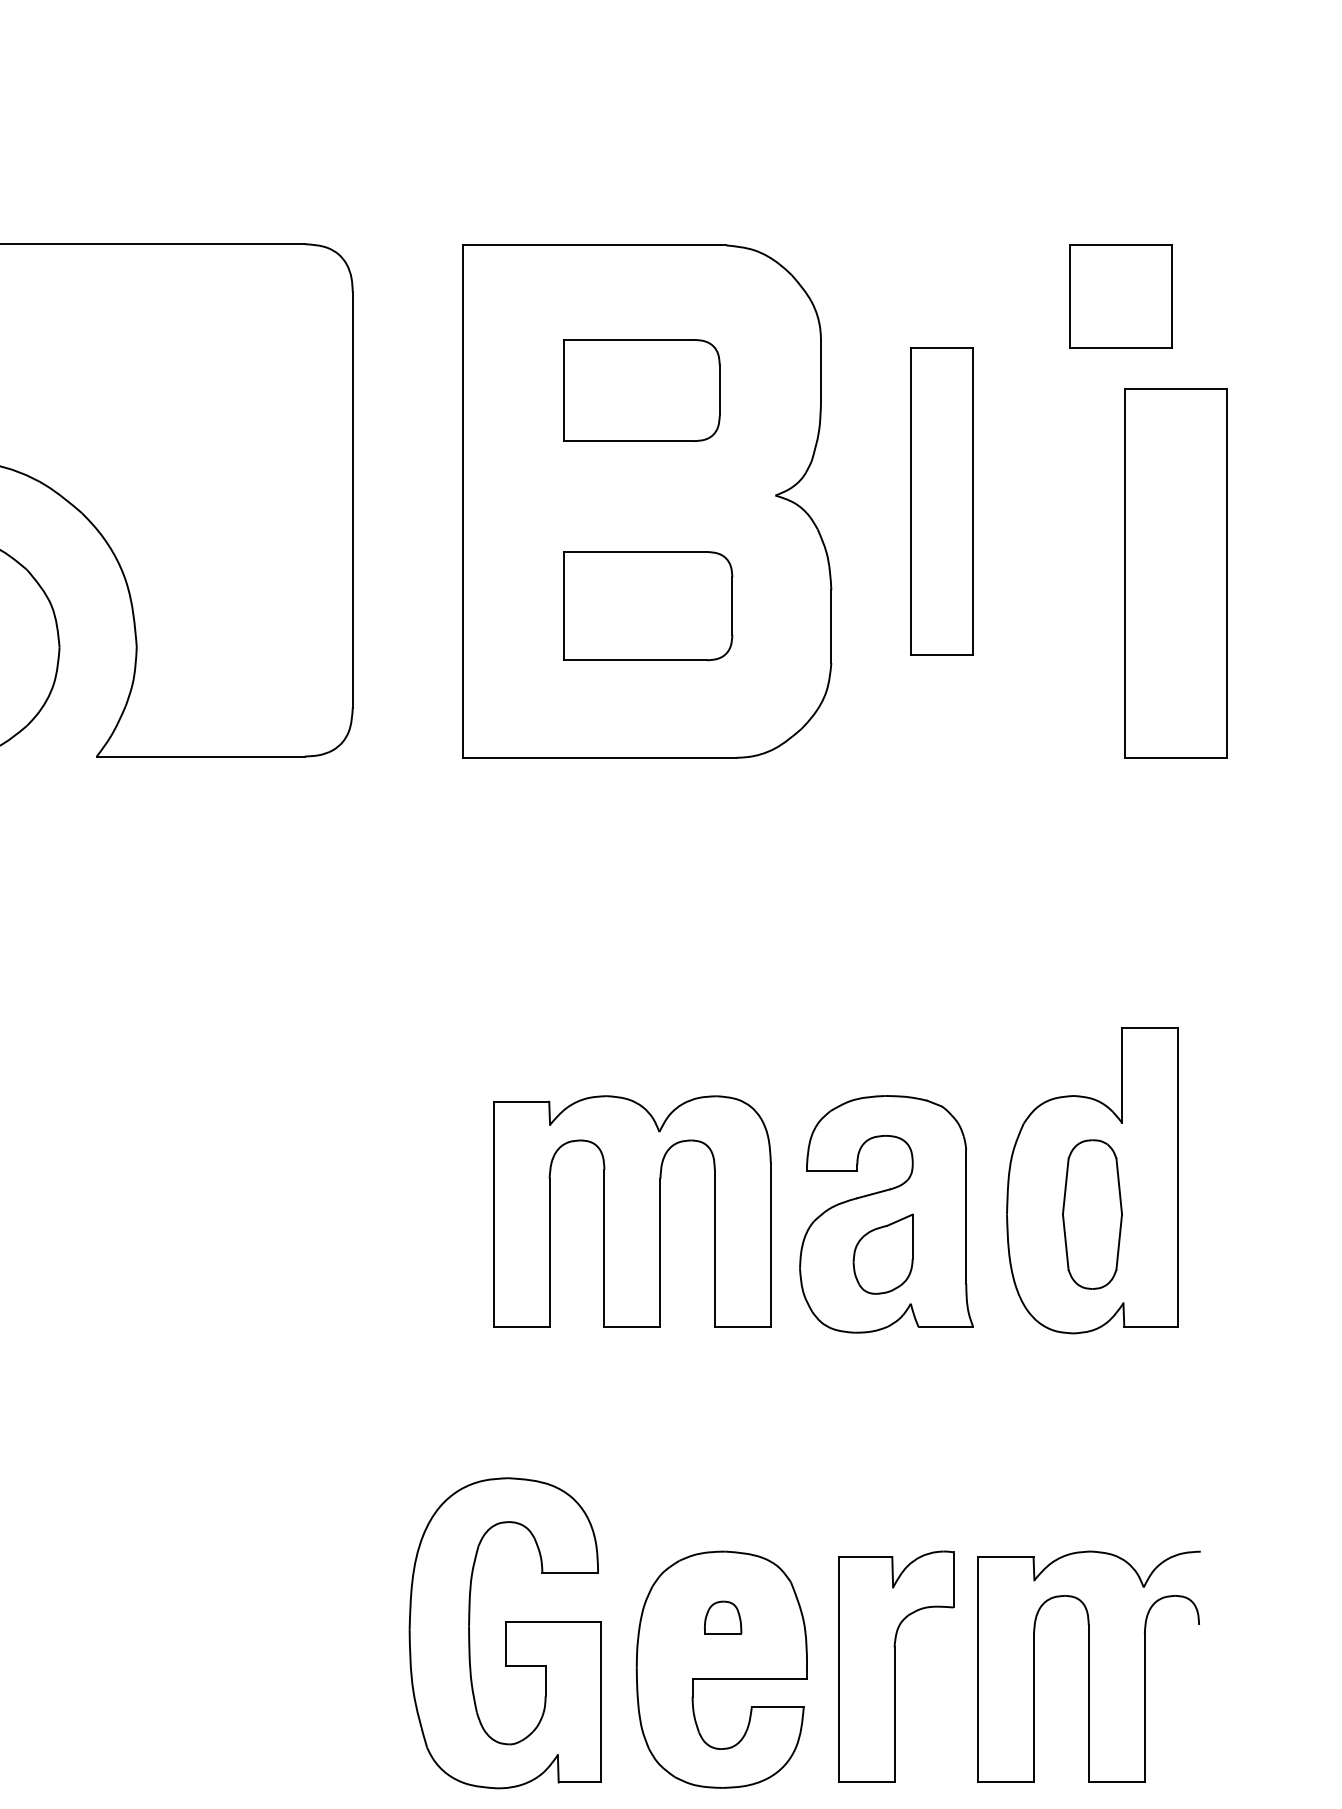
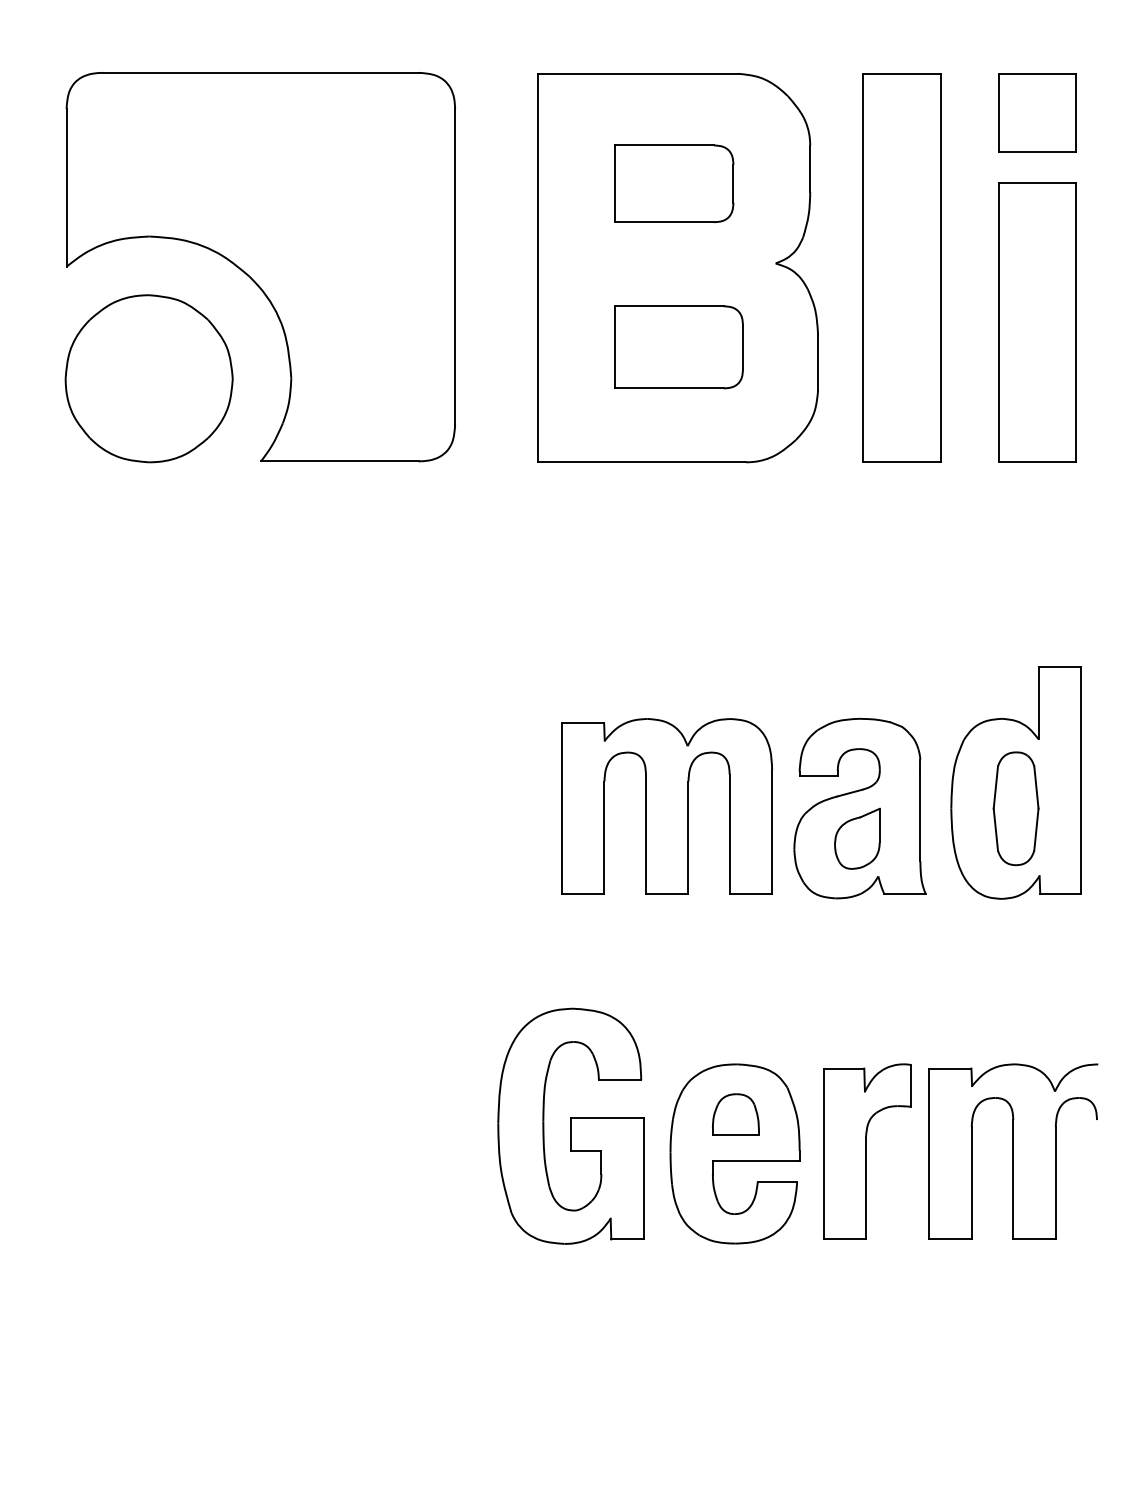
part: (941, 500) -> (901, 267), size x1.67
part: (1176, 573) -> (1037, 322), moved
part: (722, 1617) -> (735, 1114), size x1.67

